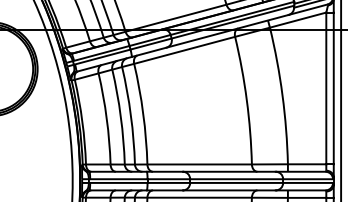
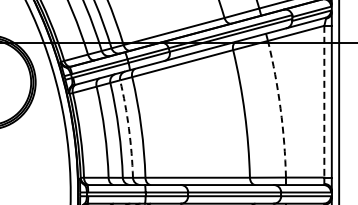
line: (326, 88) -> (324, 101), solid -> dashed
arc: (282, 95) -> (280, 108), solid -> dashed
arc: (130, 115) -> (128, 128), solid -> dashed

